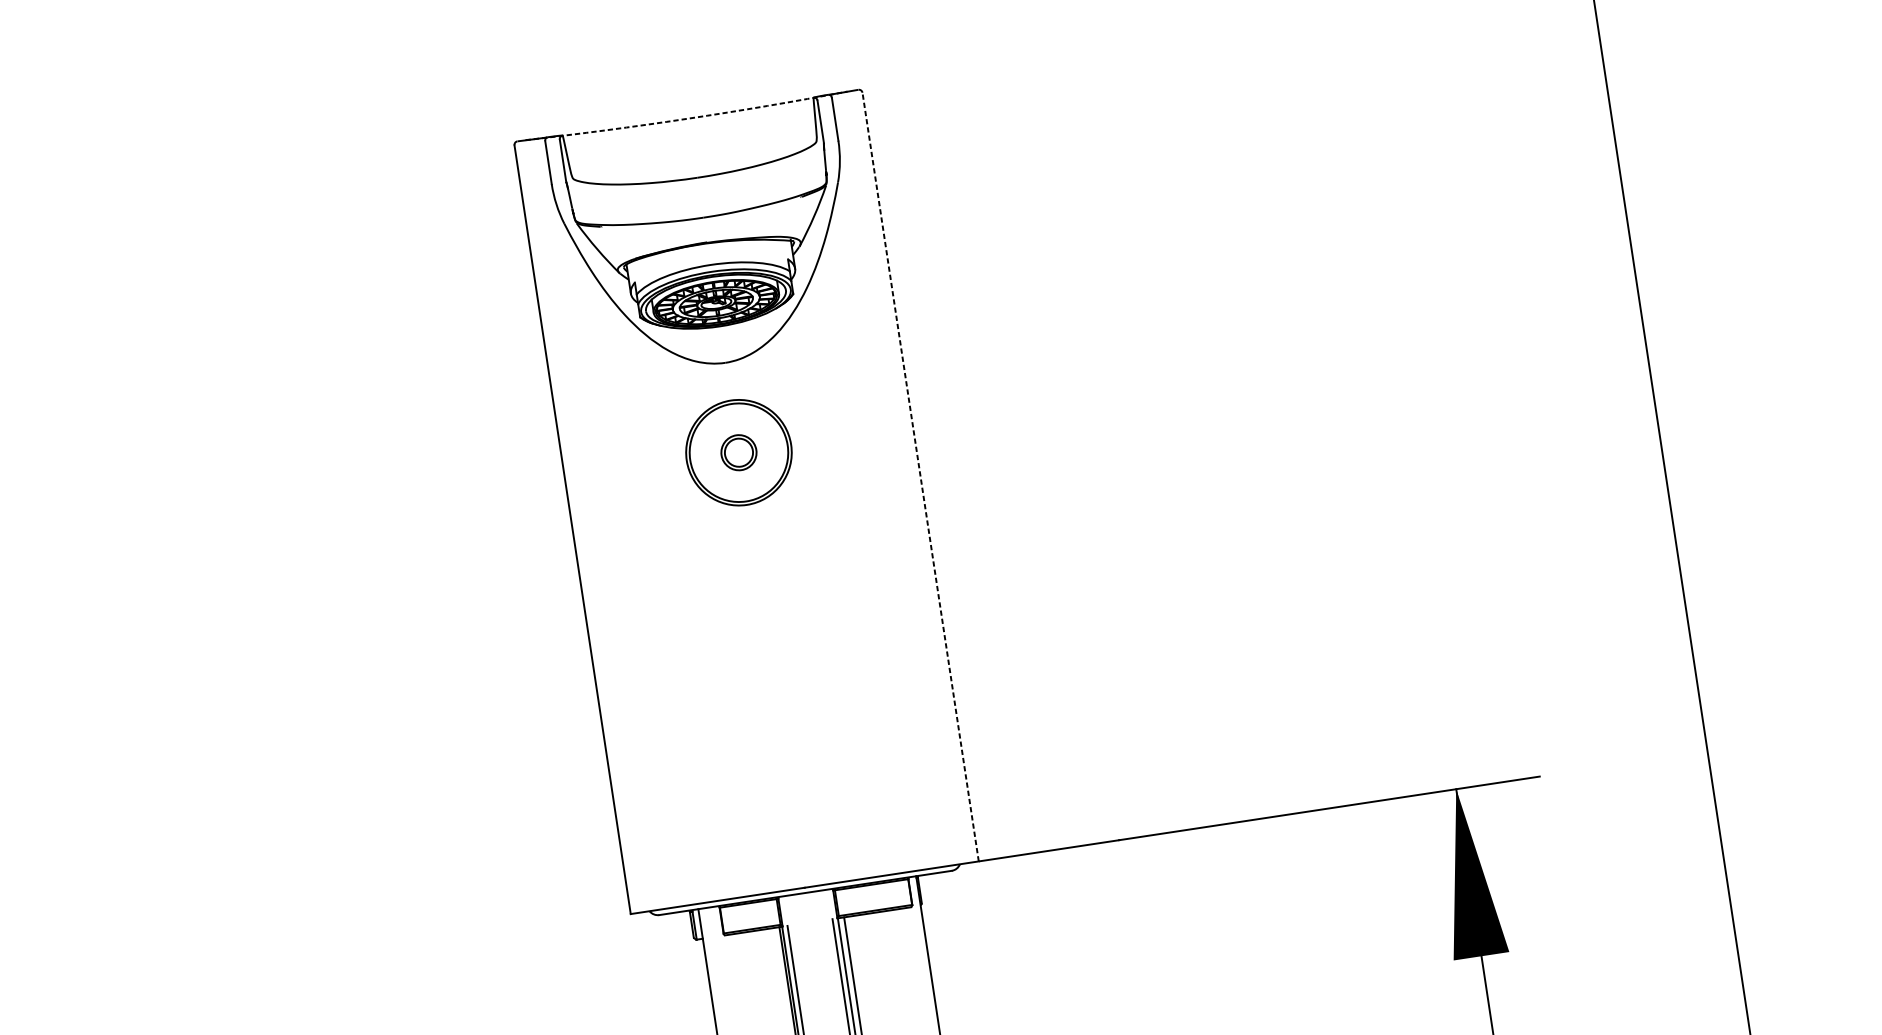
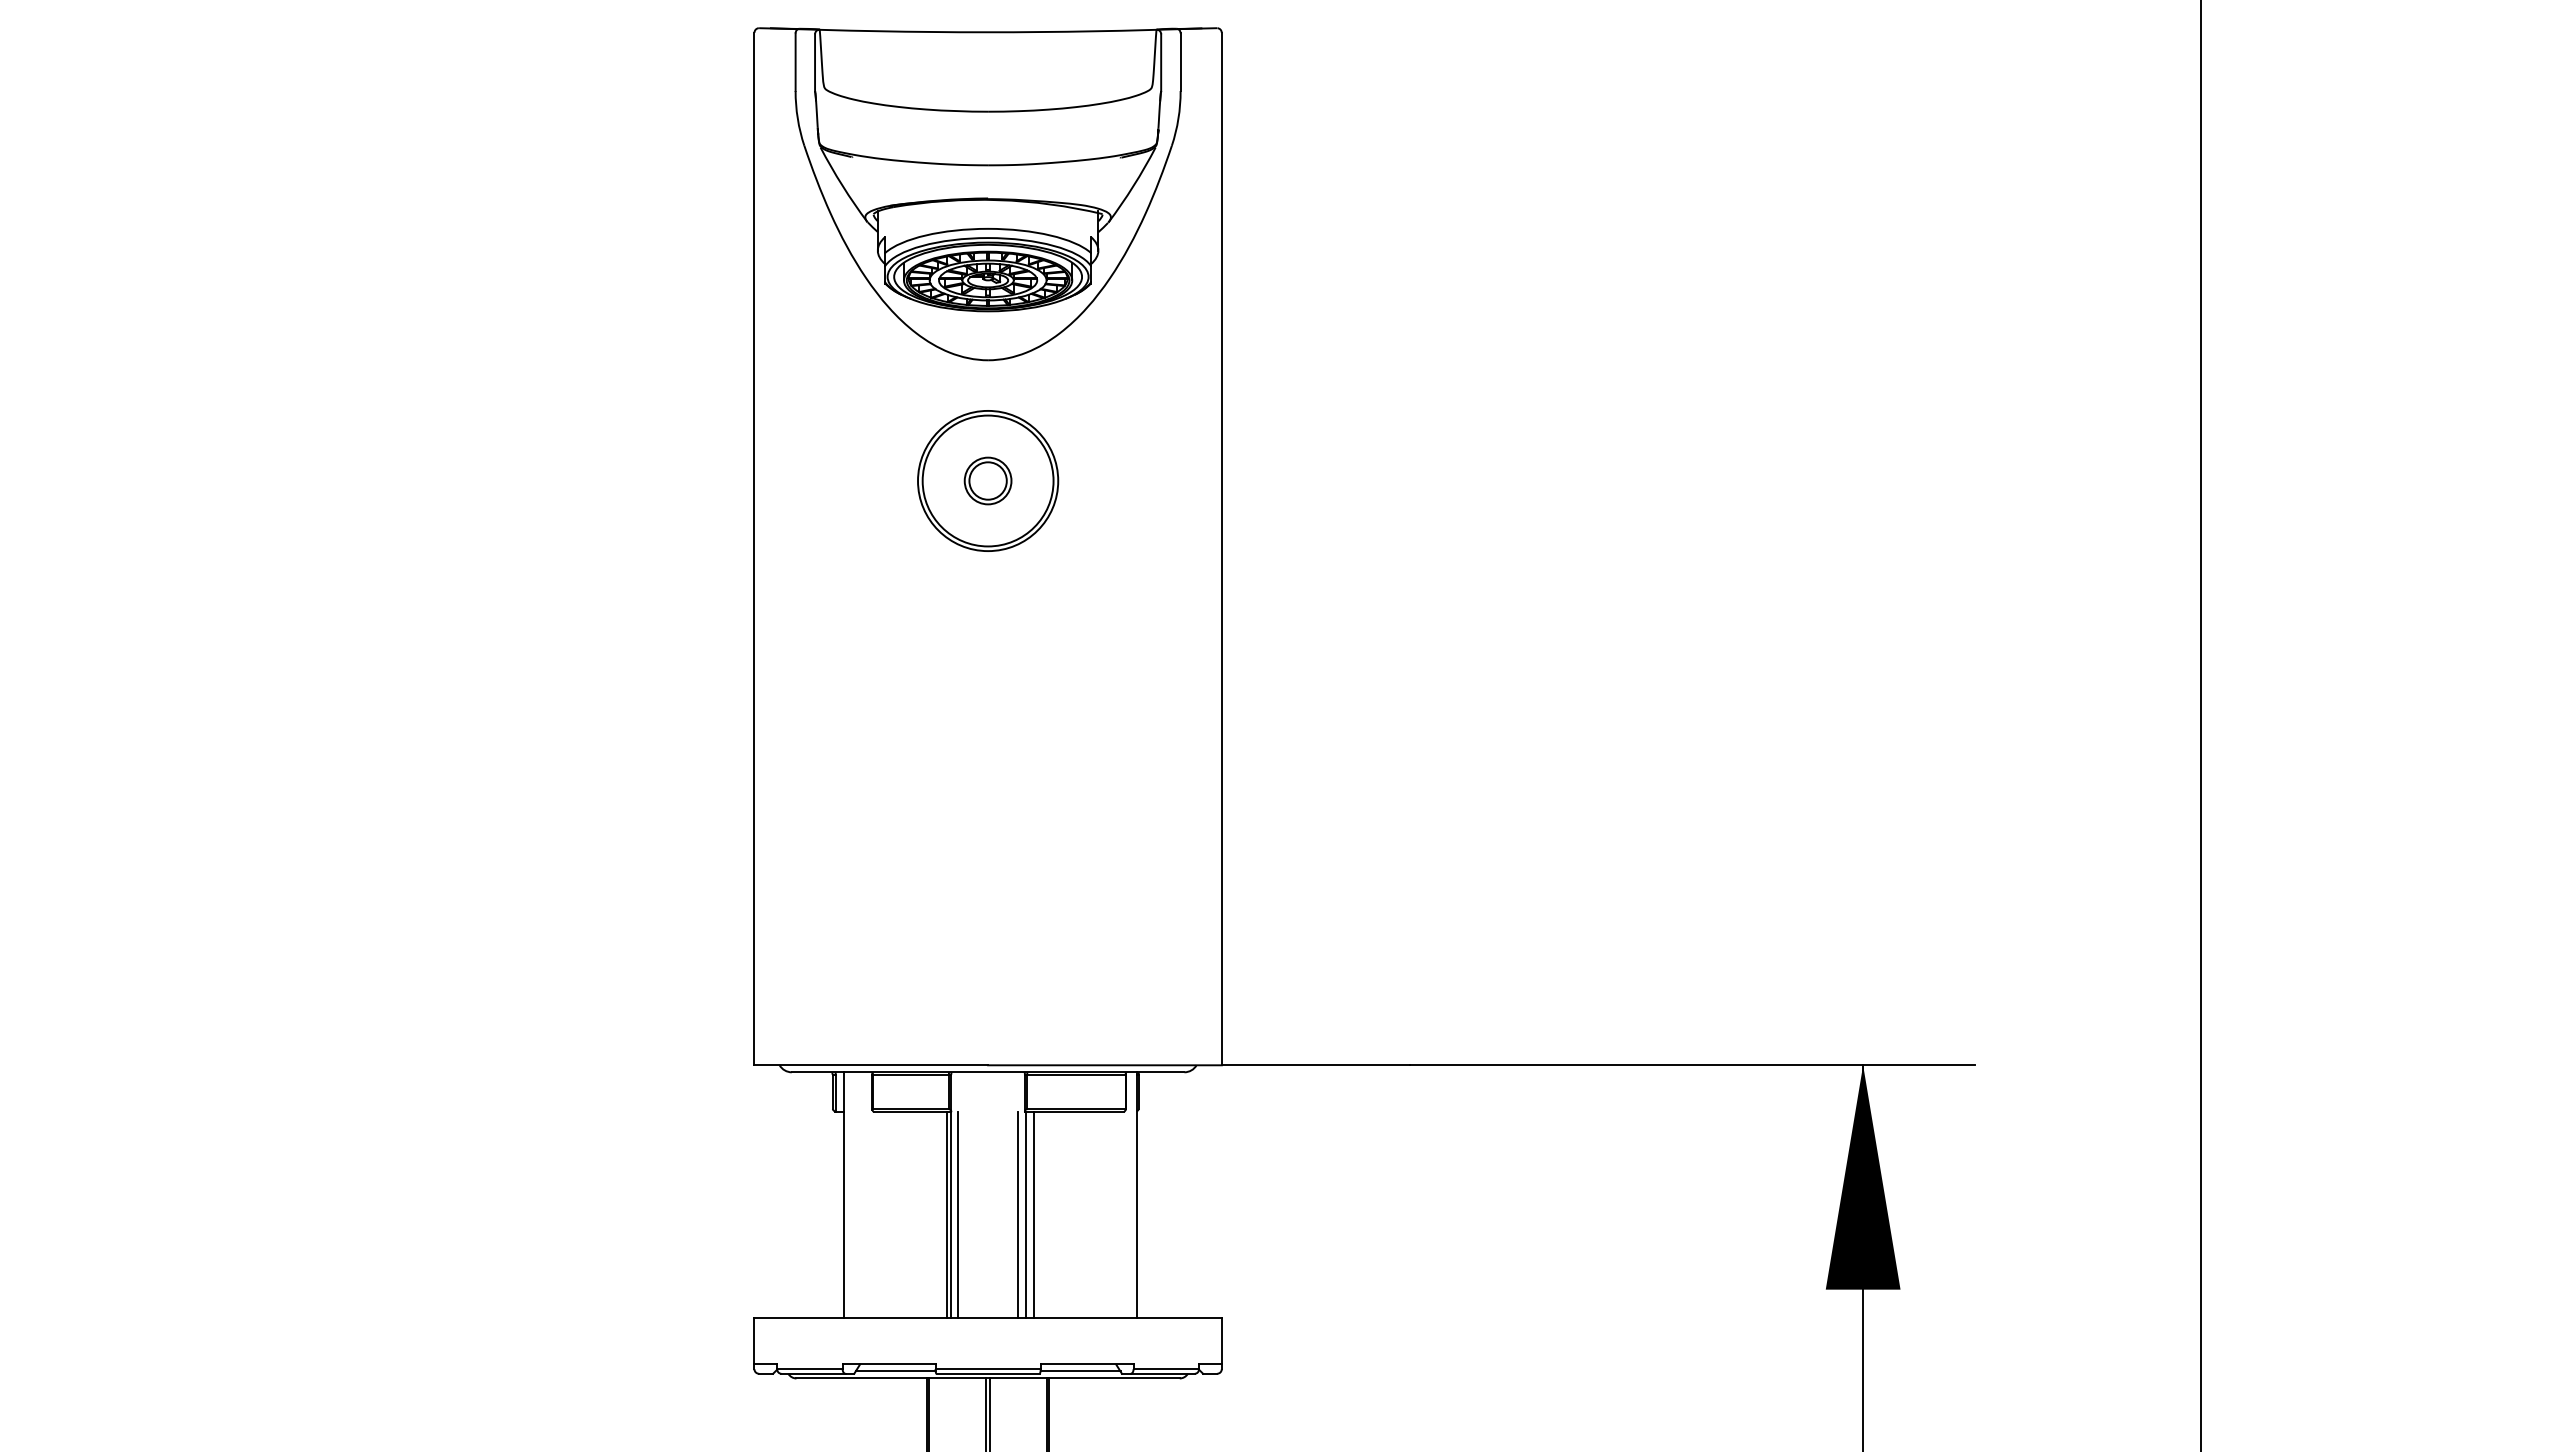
arc: (687, 118) -> (986, 32), dashed -> solid
line: (920, 476) -> (1221, 548), dashed -> solid

